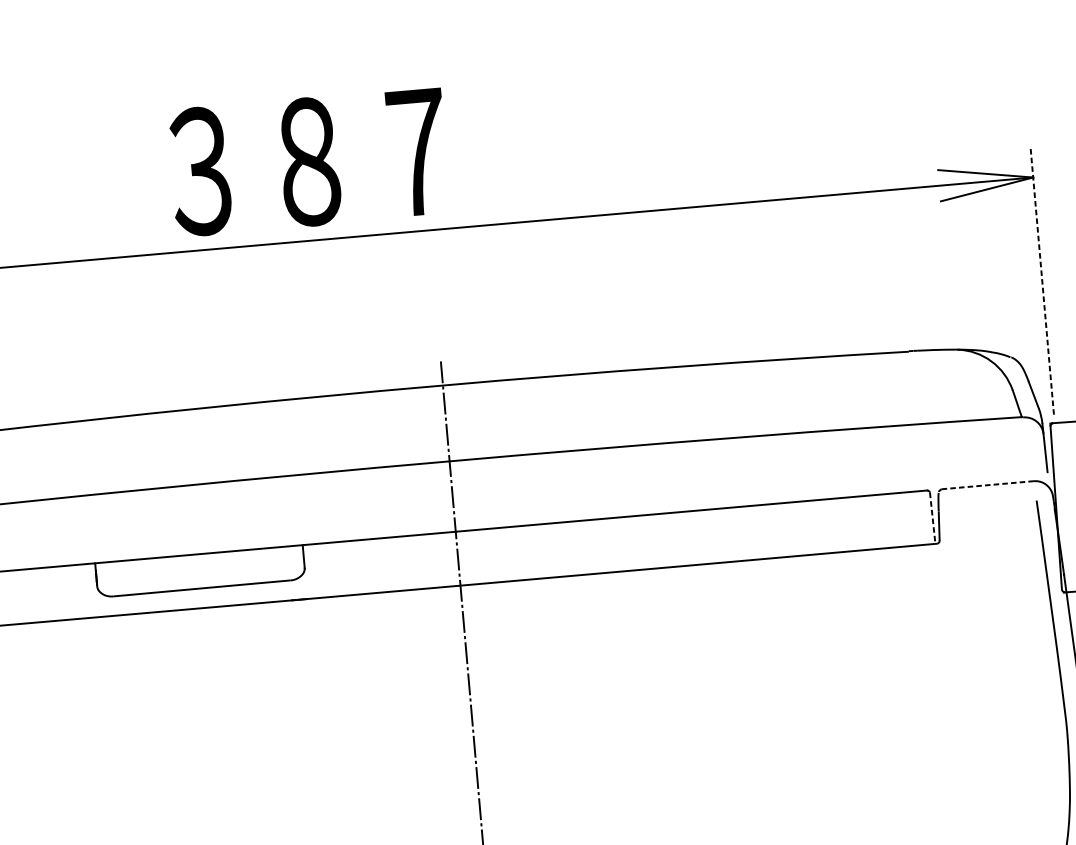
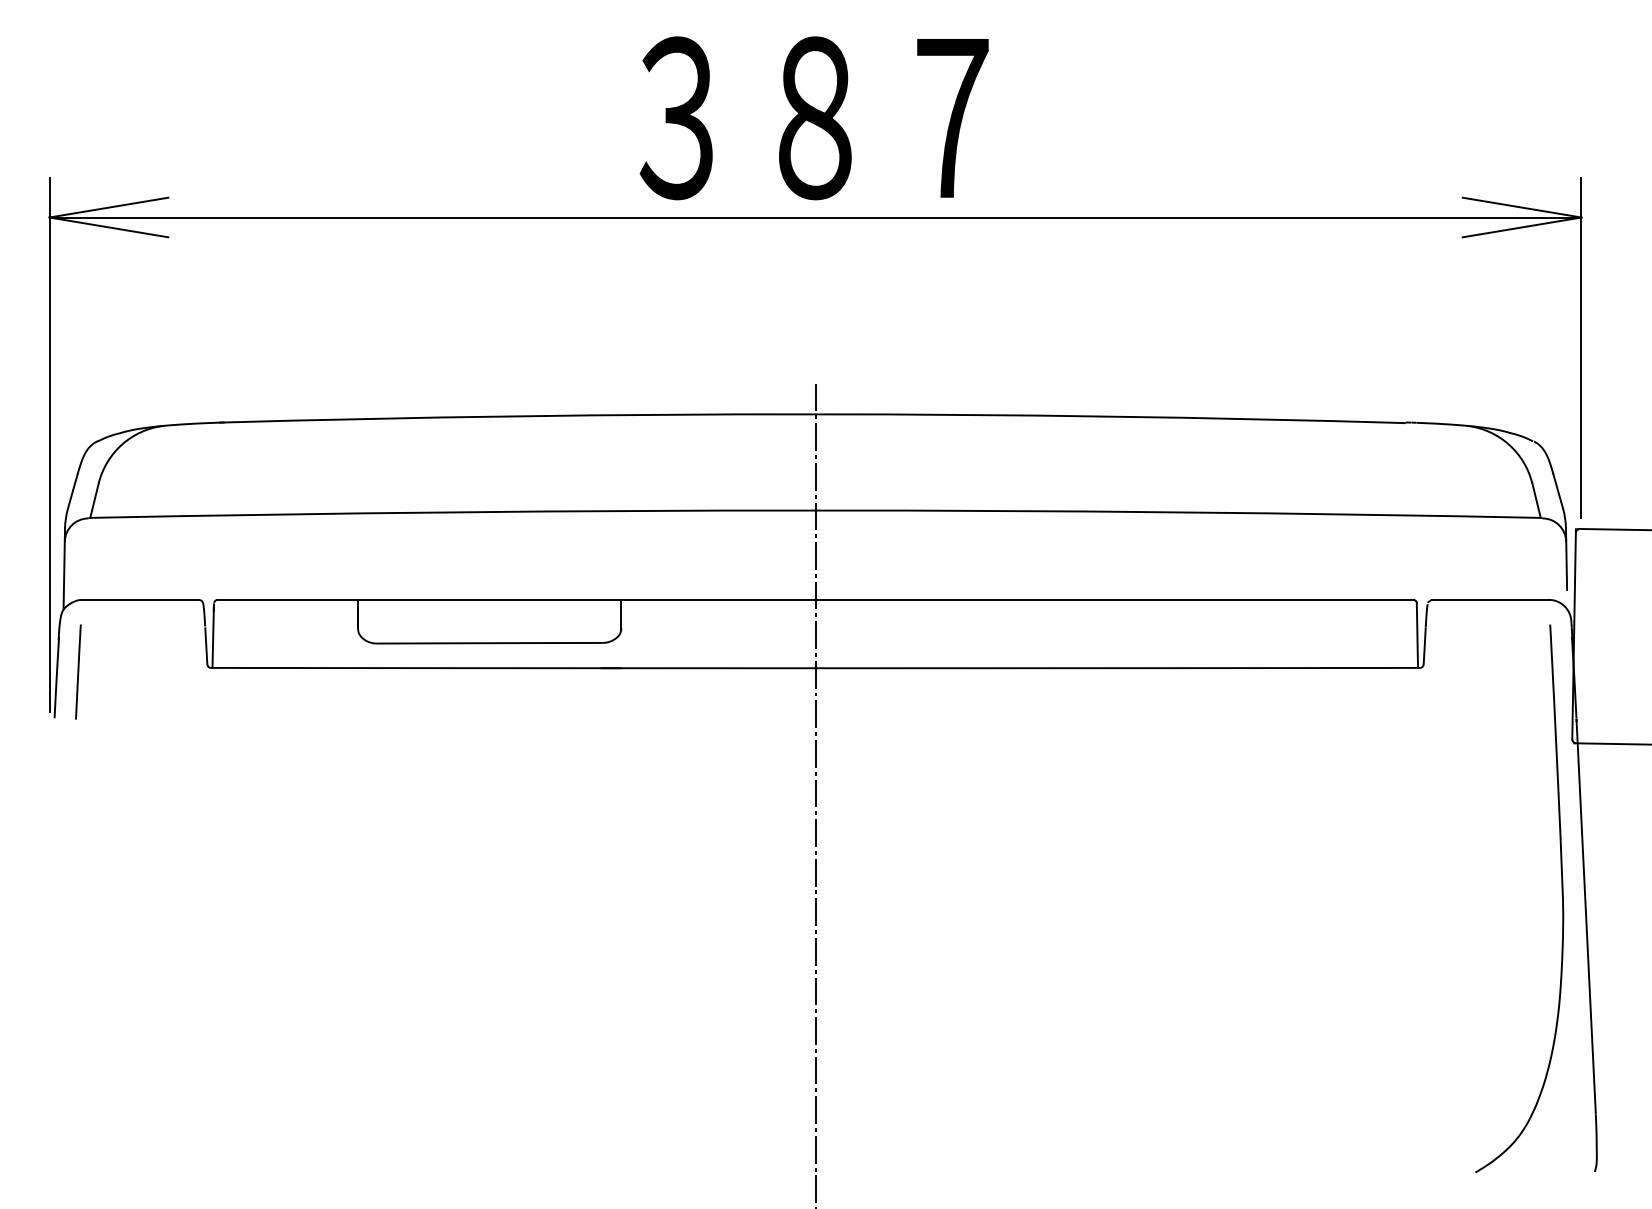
text: (308, 162) -> (813, 118), moved
line: (1042, 279) -> (1581, 347), dashed -> solid
line: (987, 484) -> (1489, 599), dashed -> solid
line: (932, 518) -> (1417, 635), dashed -> solid

